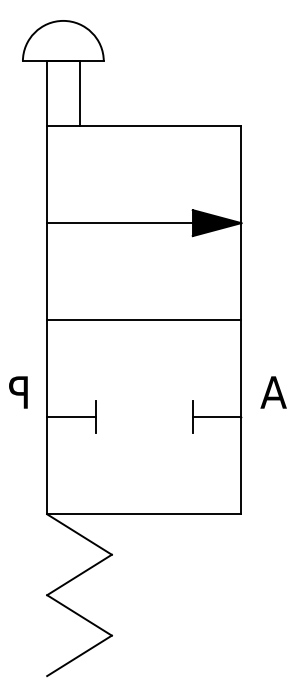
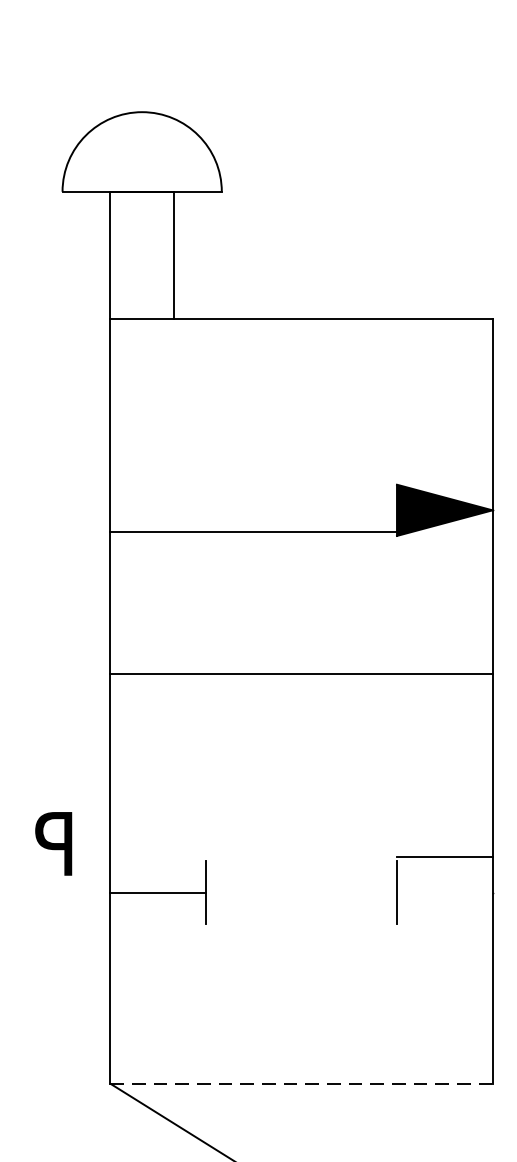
line: (119, 223) -> (252, 532), moved
line: (144, 320) -> (301, 674), moved
line: (216, 417) -> (443, 857), moved
line: (144, 514) -> (301, 1084), solid -> dashed

